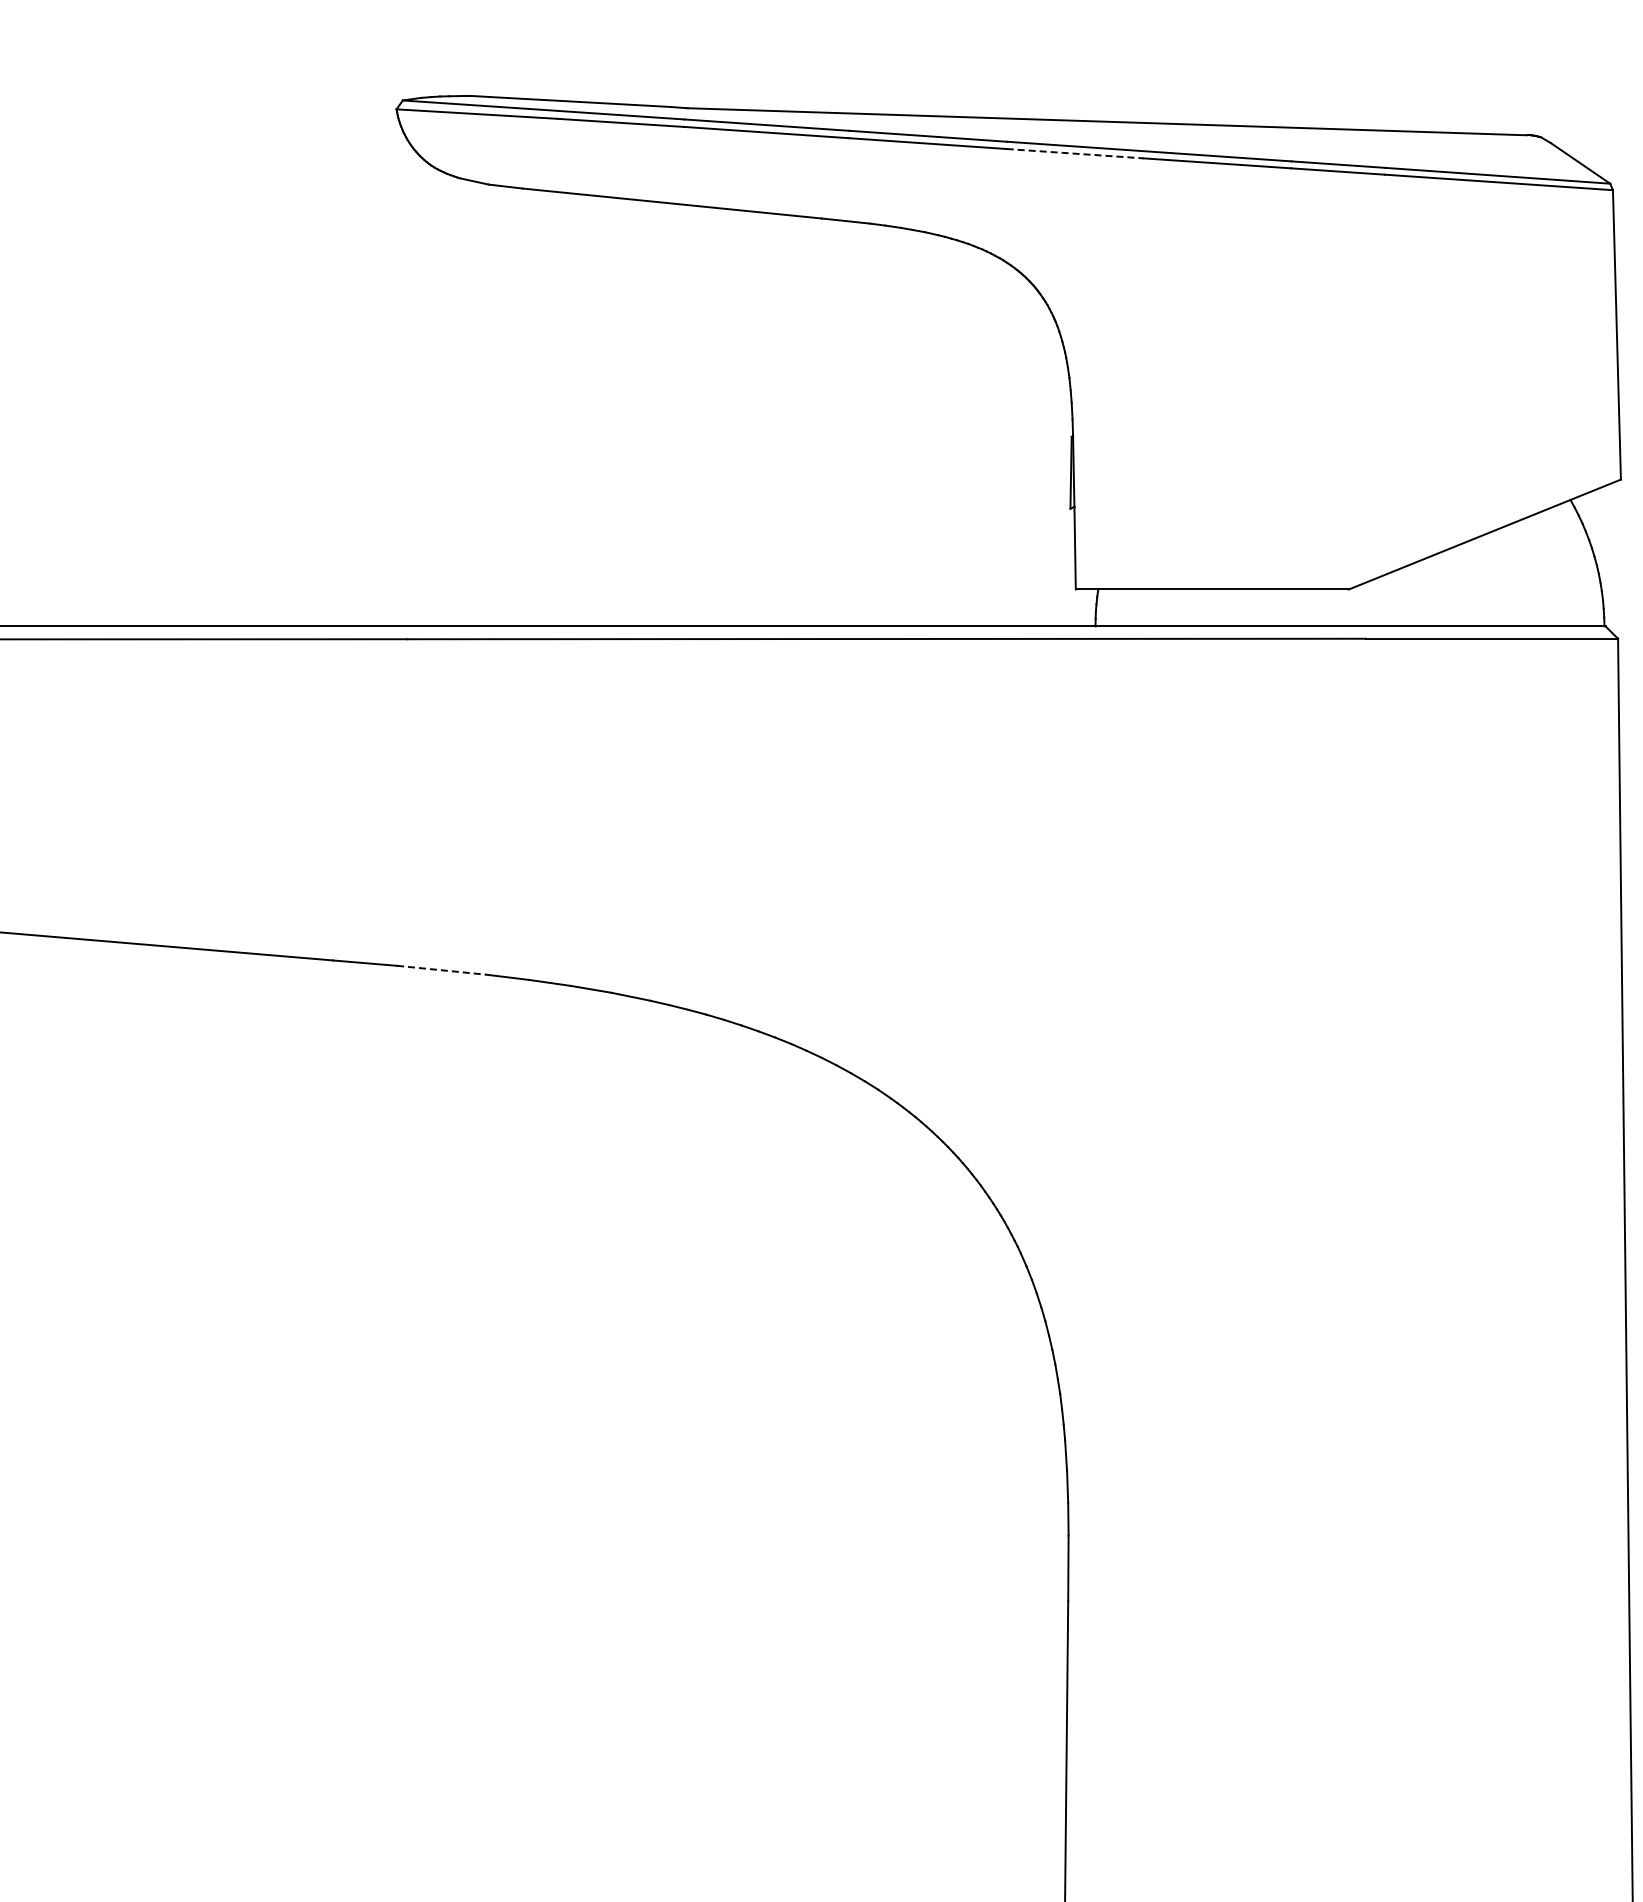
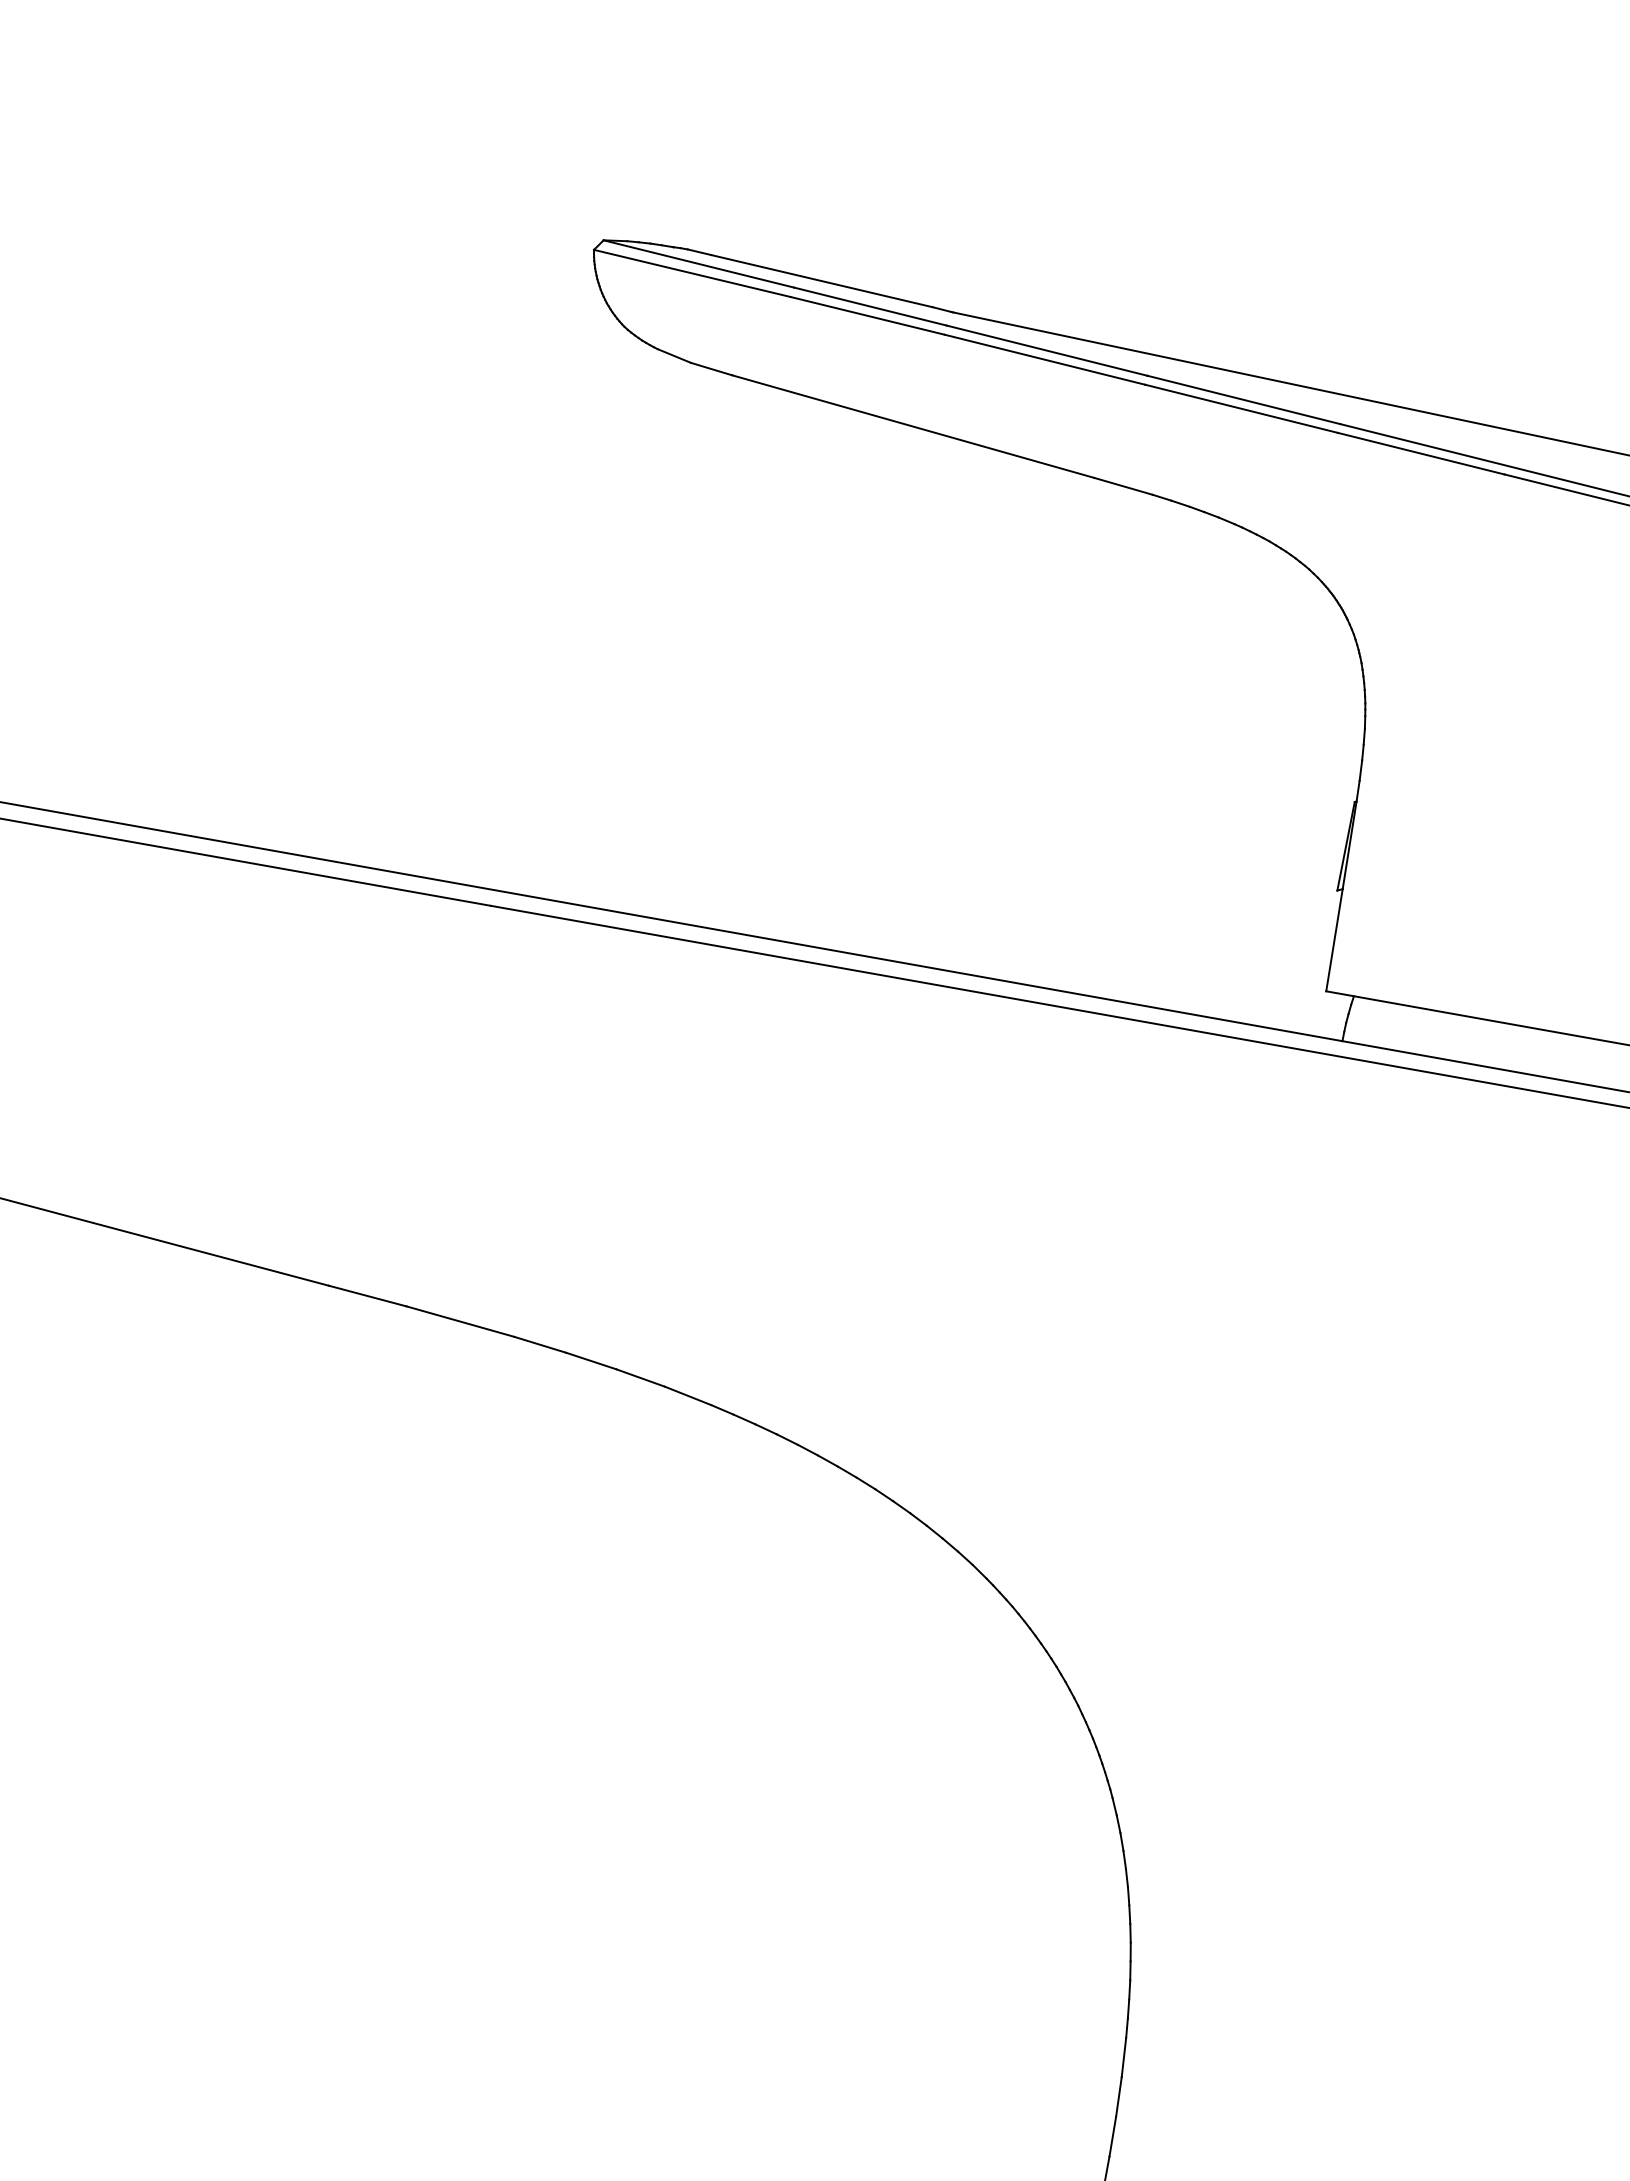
line: (1075, 153) -> (1421, 453), dashed -> solid
line: (441, 970) -> (460, 1321), dashed -> solid

